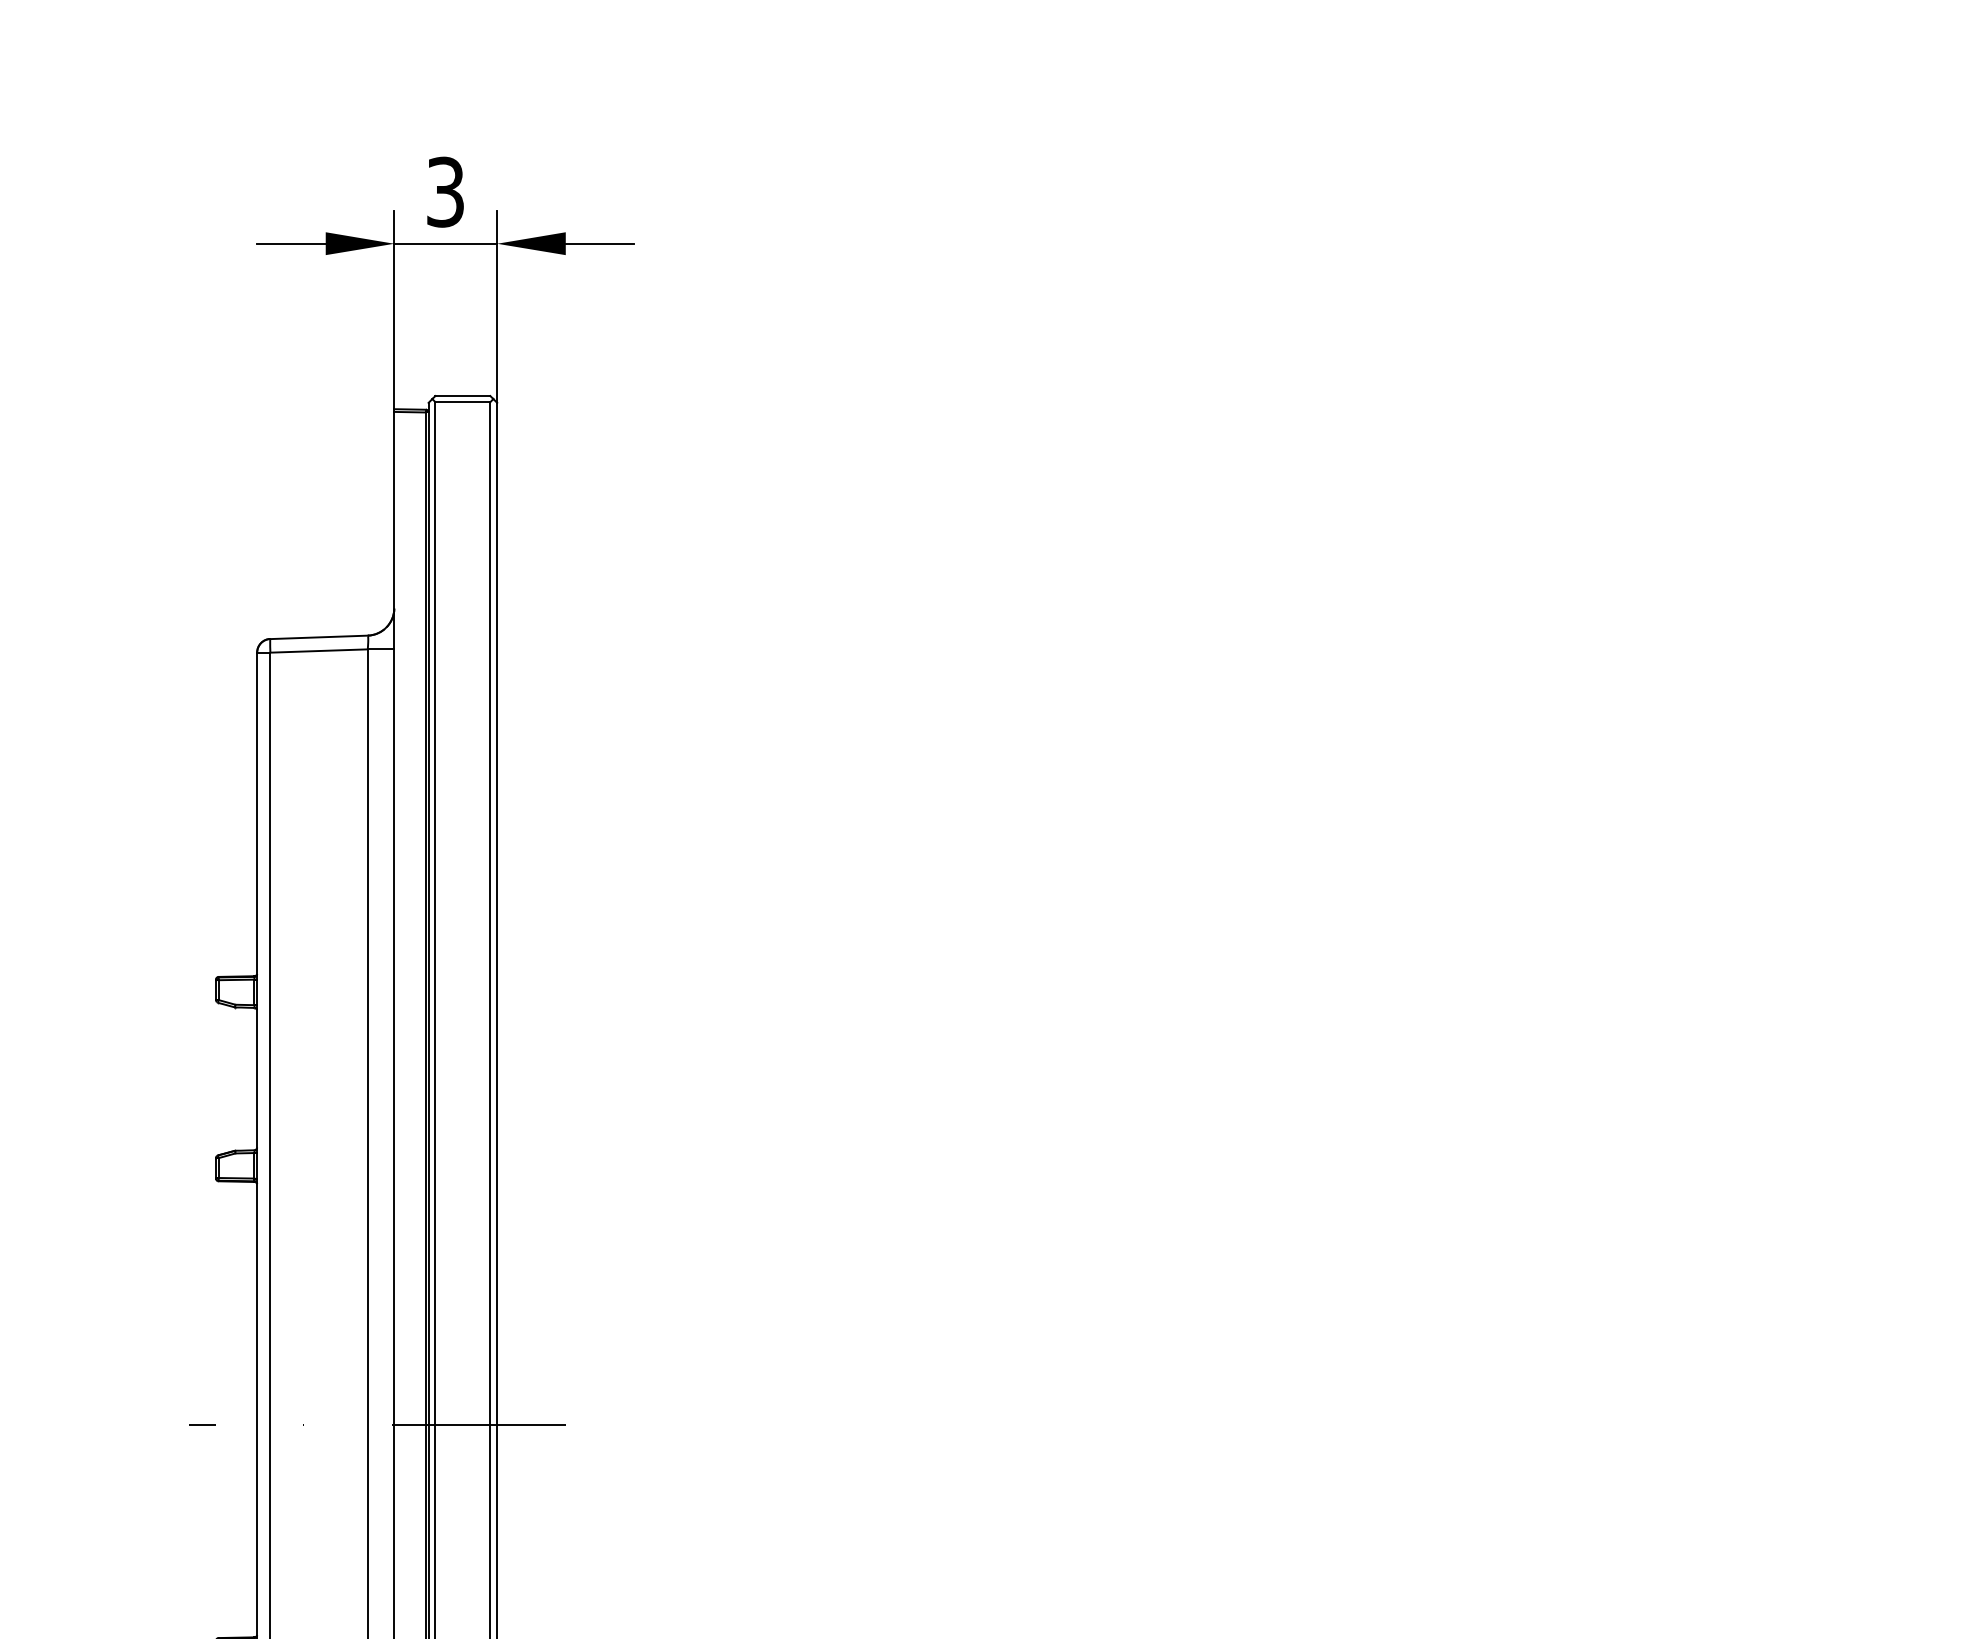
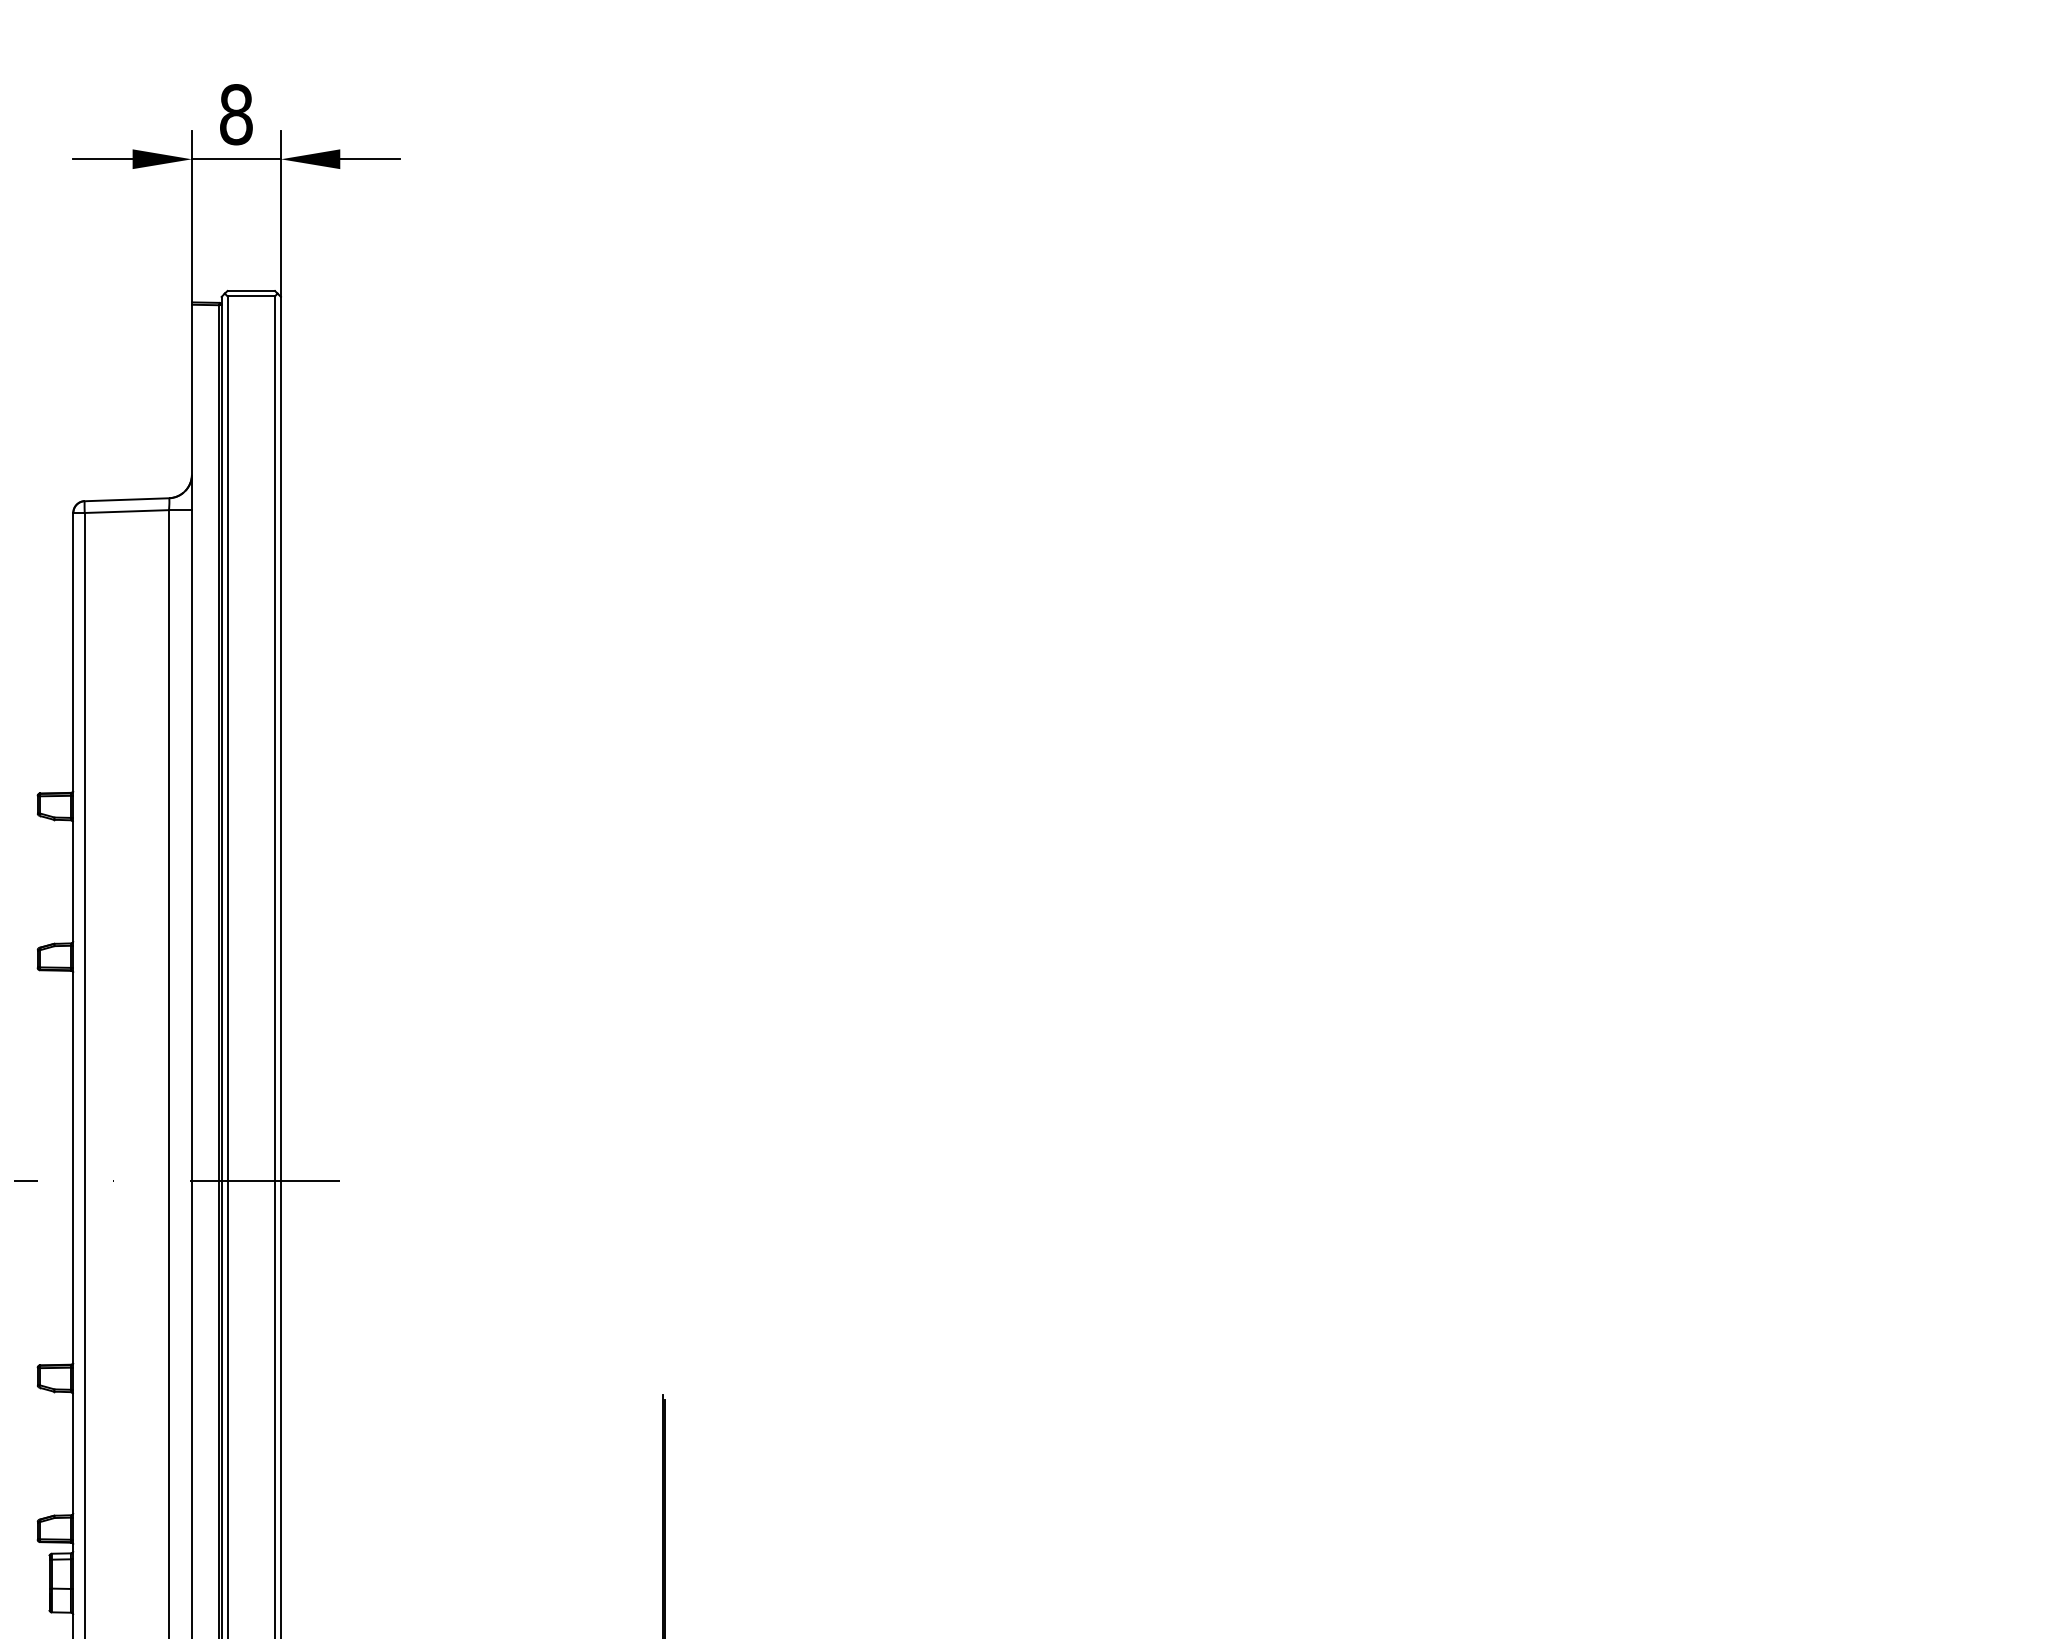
text: (445, 191) -> (236, 114), 3 -> 8

